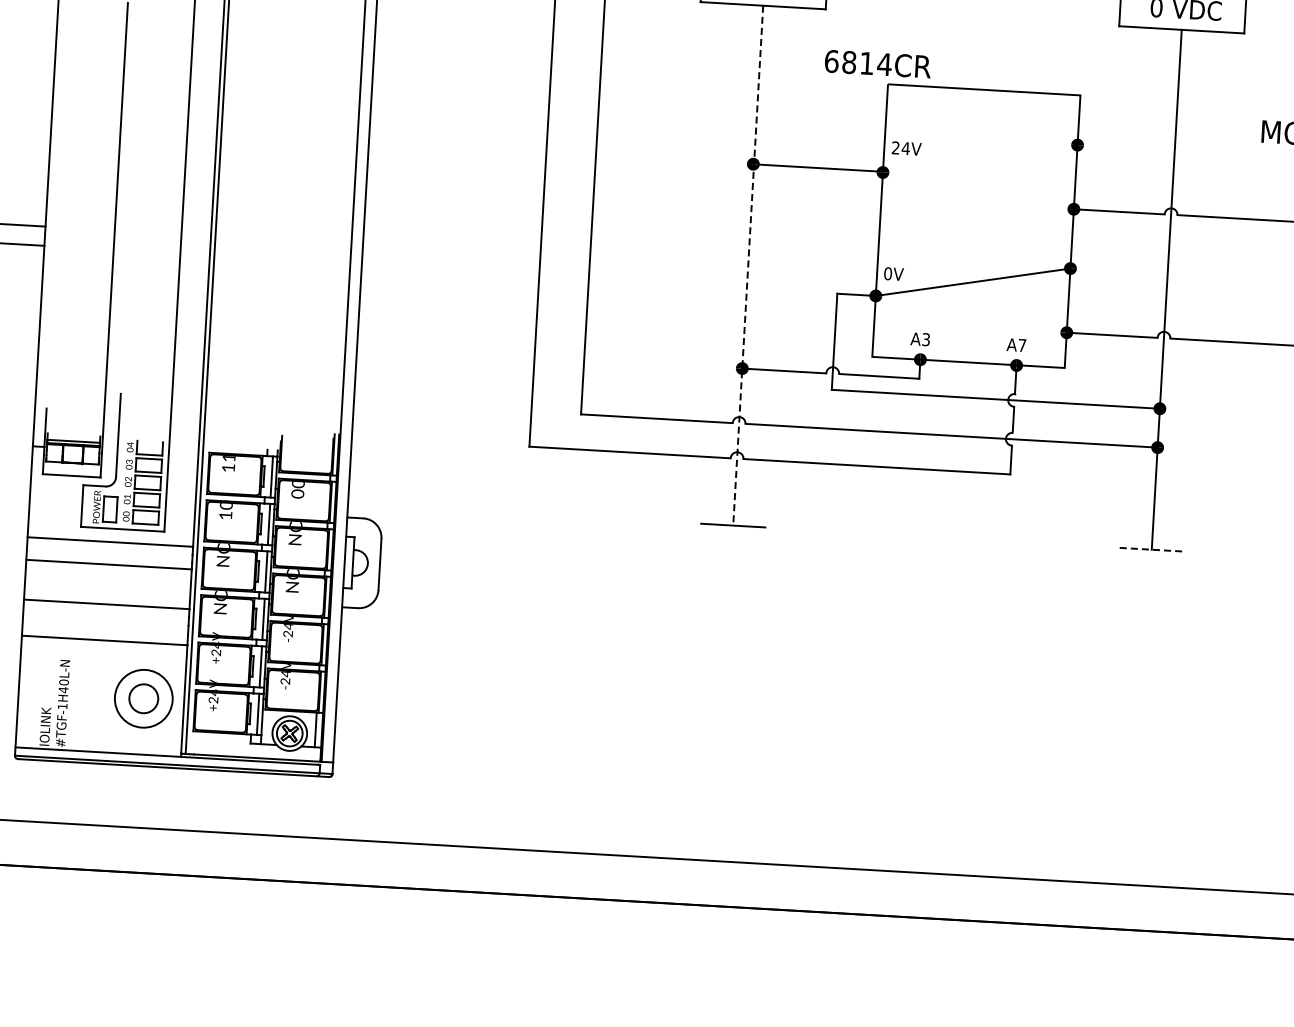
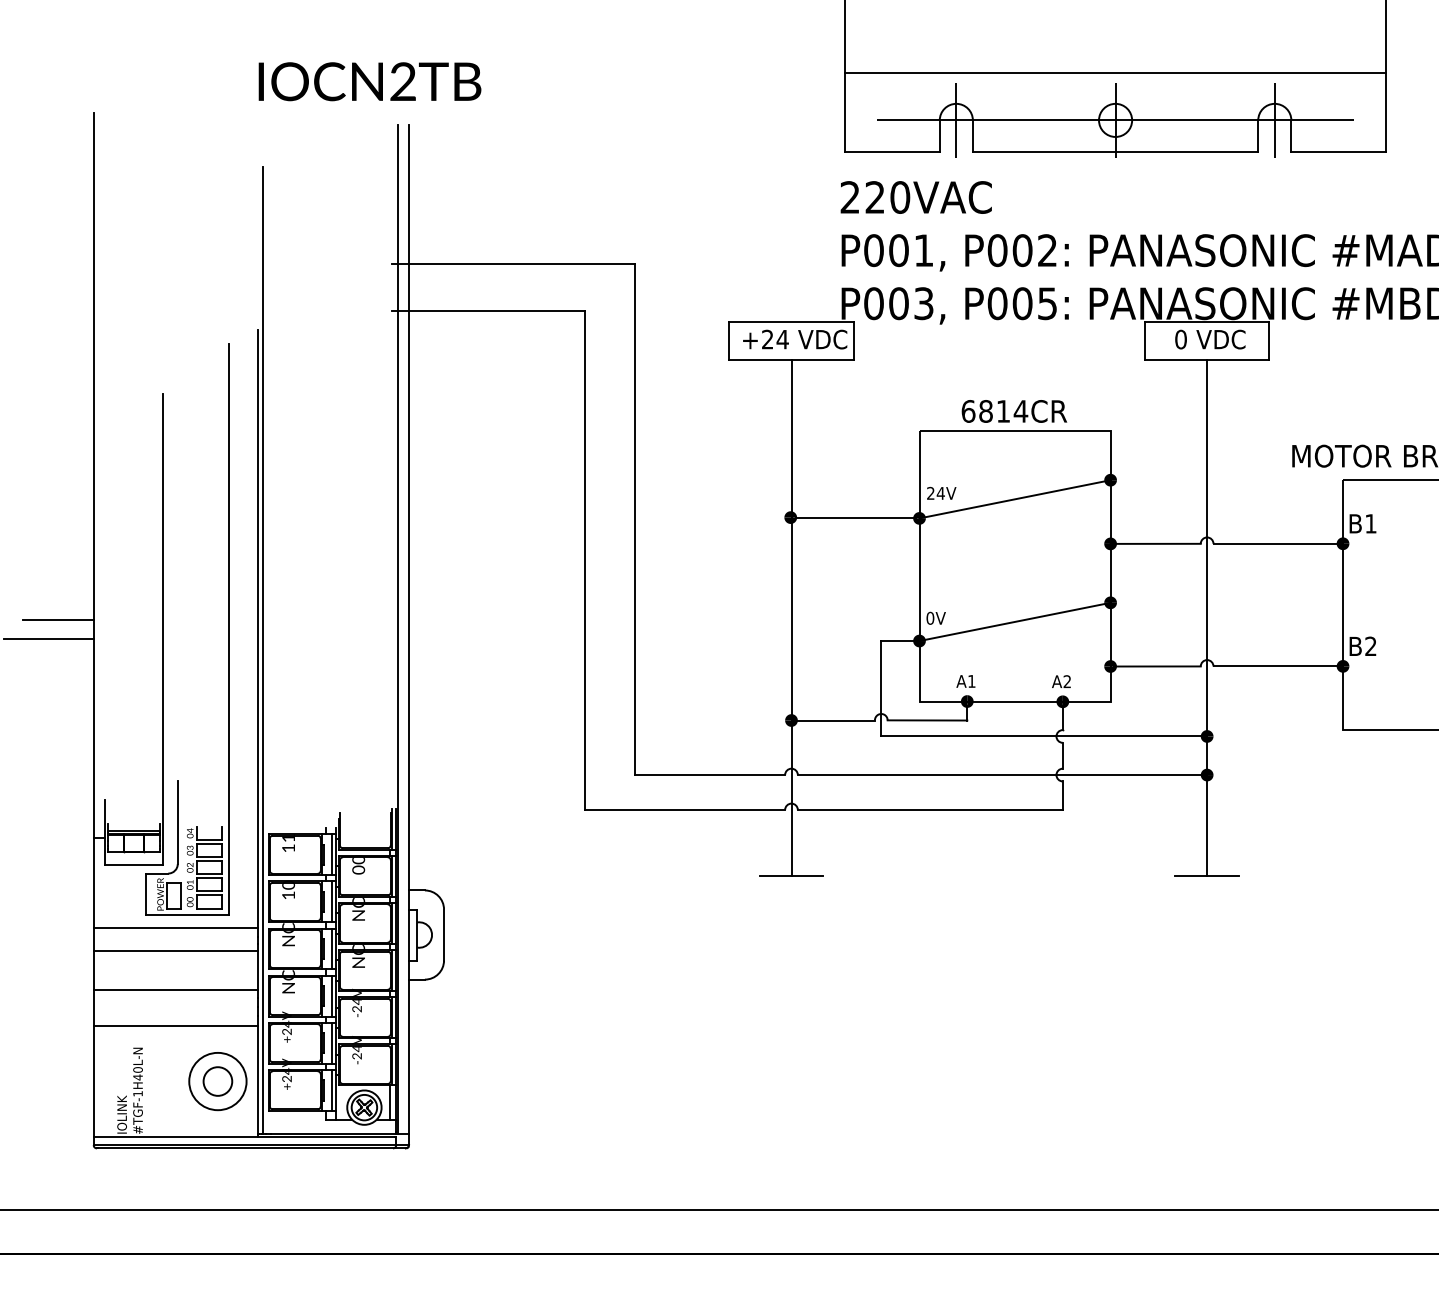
text: (878, 64) -> (1014, 411), moved
line: (979, 158) -> (1014, 499), added
line: (748, 265) -> (791, 618), dashed -> solid
text: (925, 338) -> (971, 680), A3 -> A1
text: (1021, 345) -> (1066, 681), A7 -> A2
line: (1152, 549) -> (1207, 876), dashed -> solid

